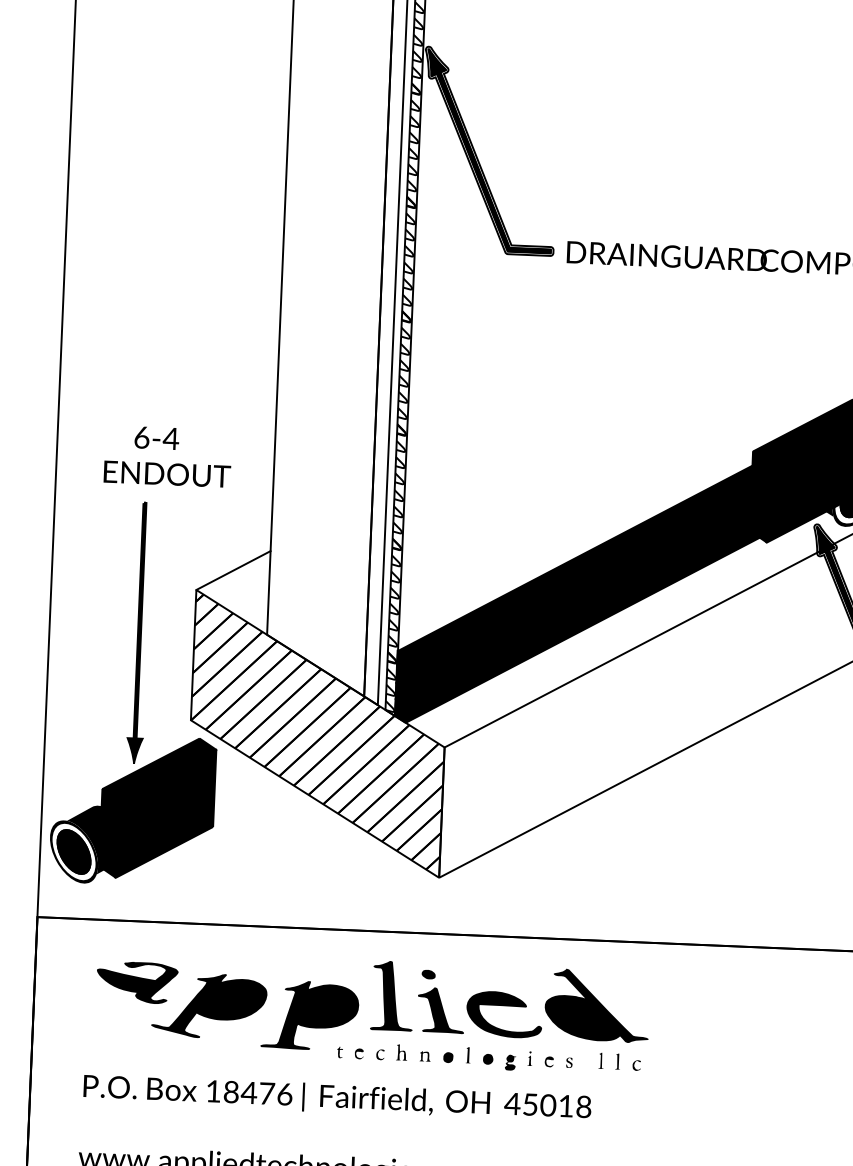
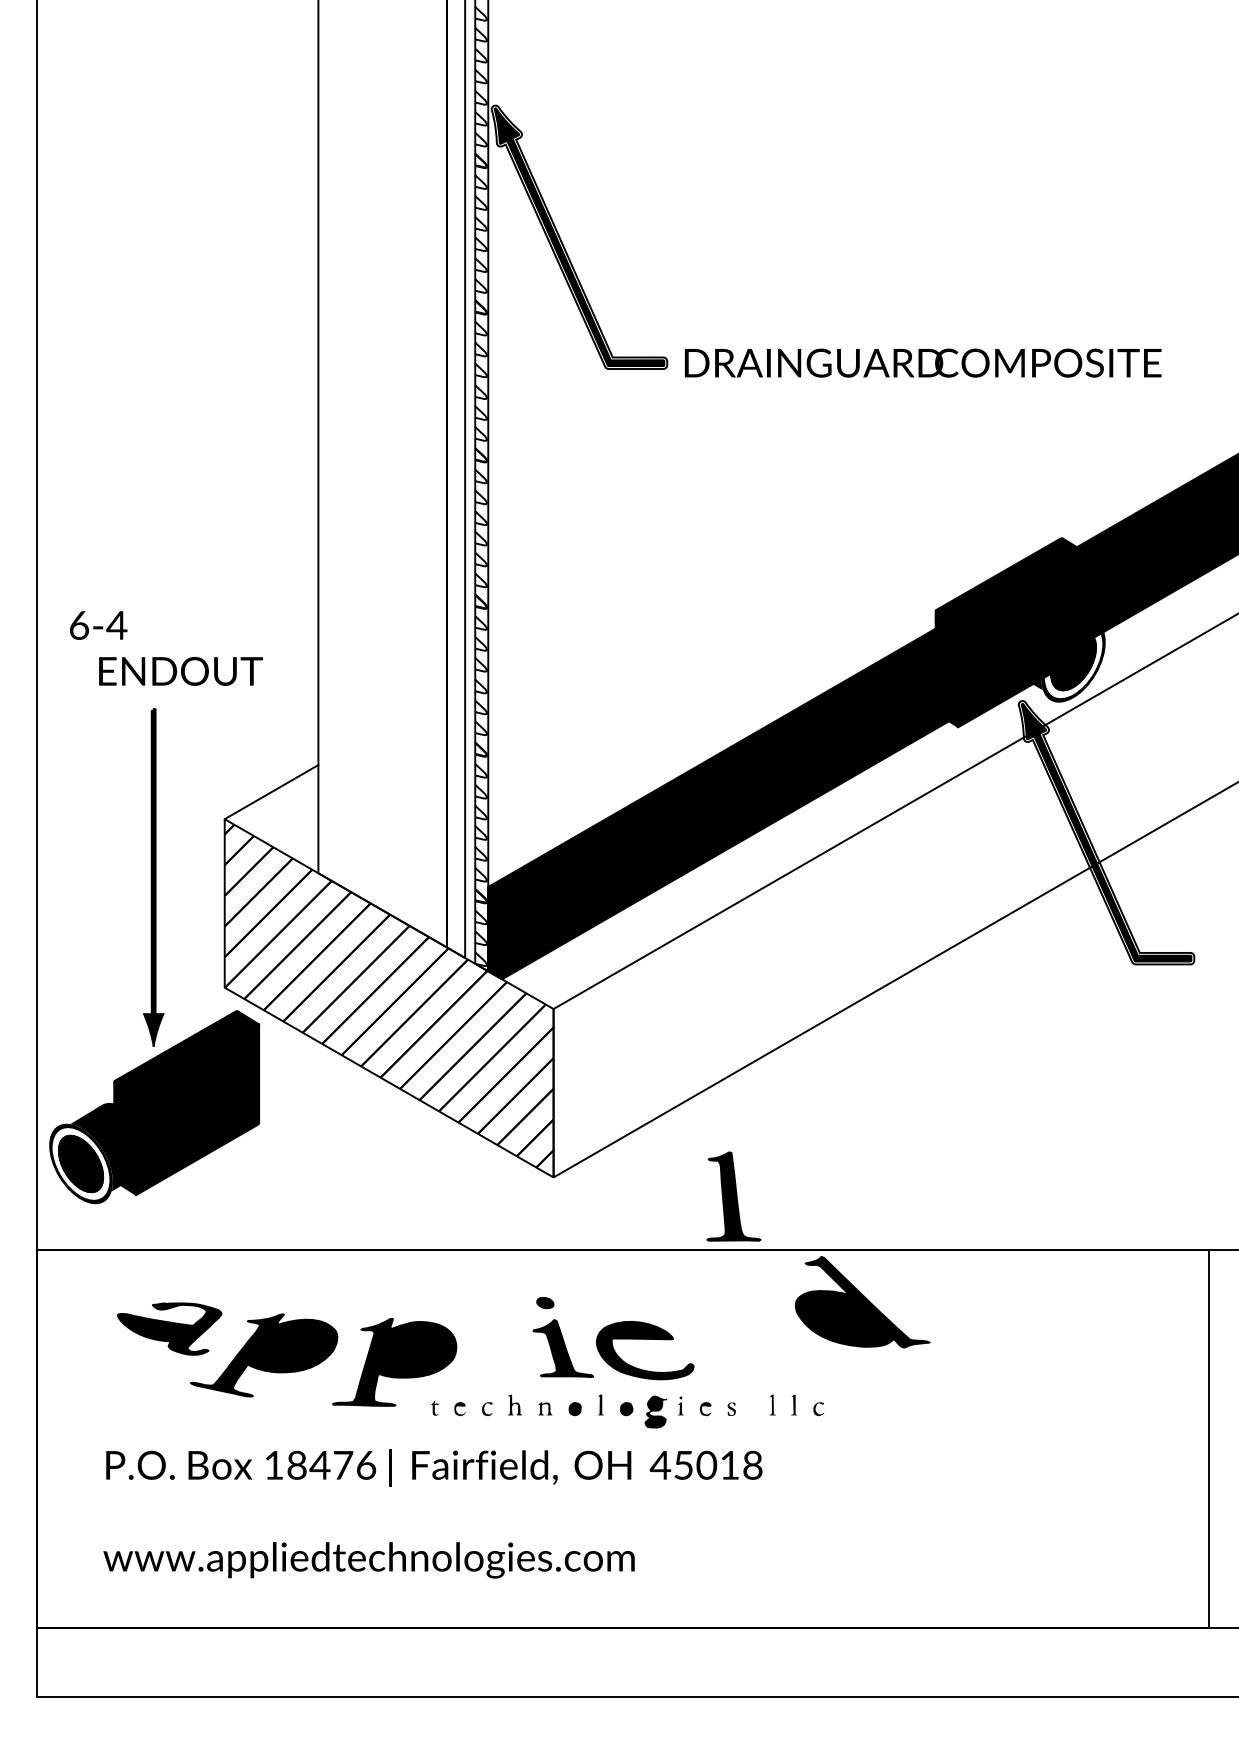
text: (156, 438) -> (98, 625), moved
part: (392, 995) -> (733, 1196), moved
part: (597, 1006) -> (862, 1302), moved
part: (510, 1062) -> (655, 1412), size x1.6

